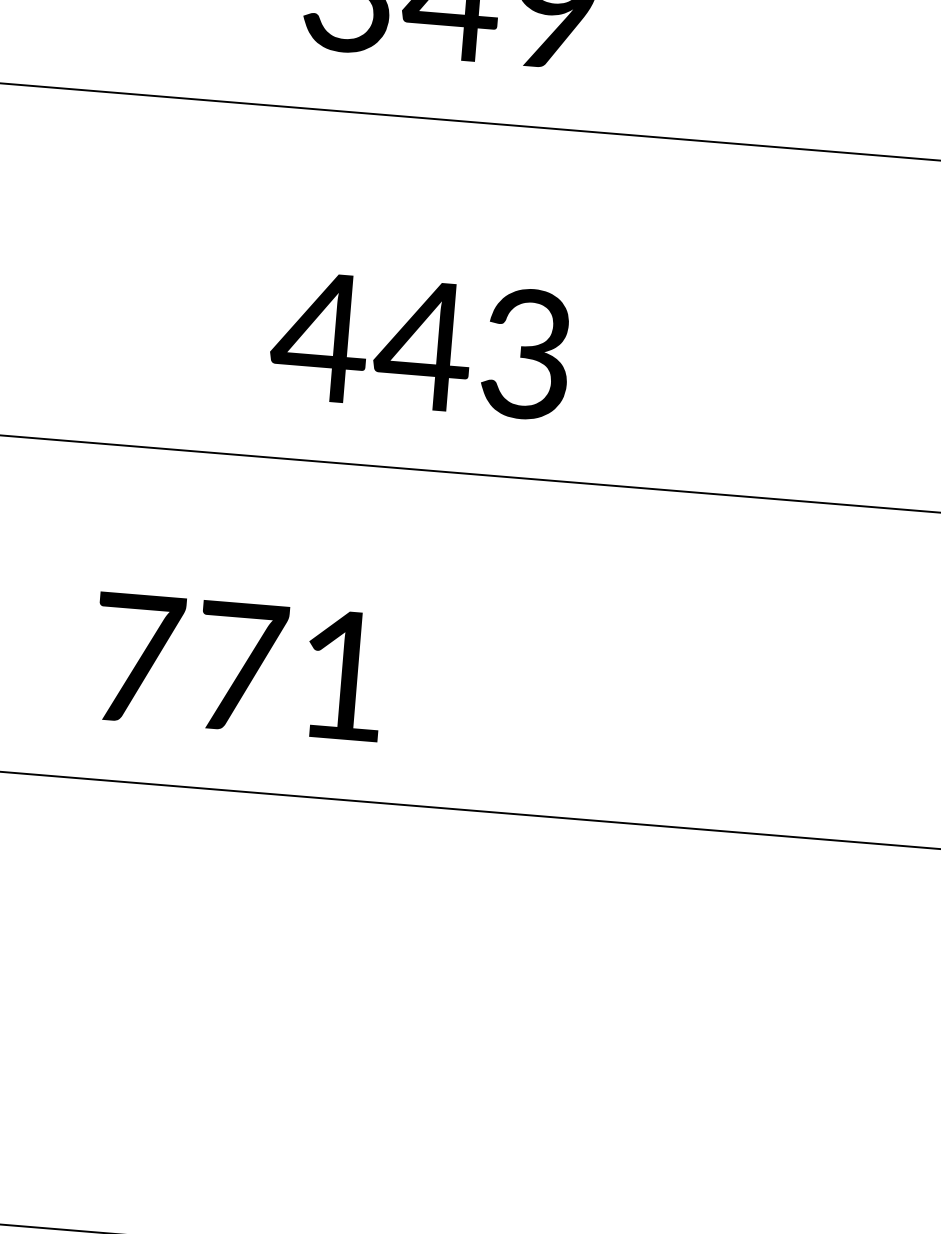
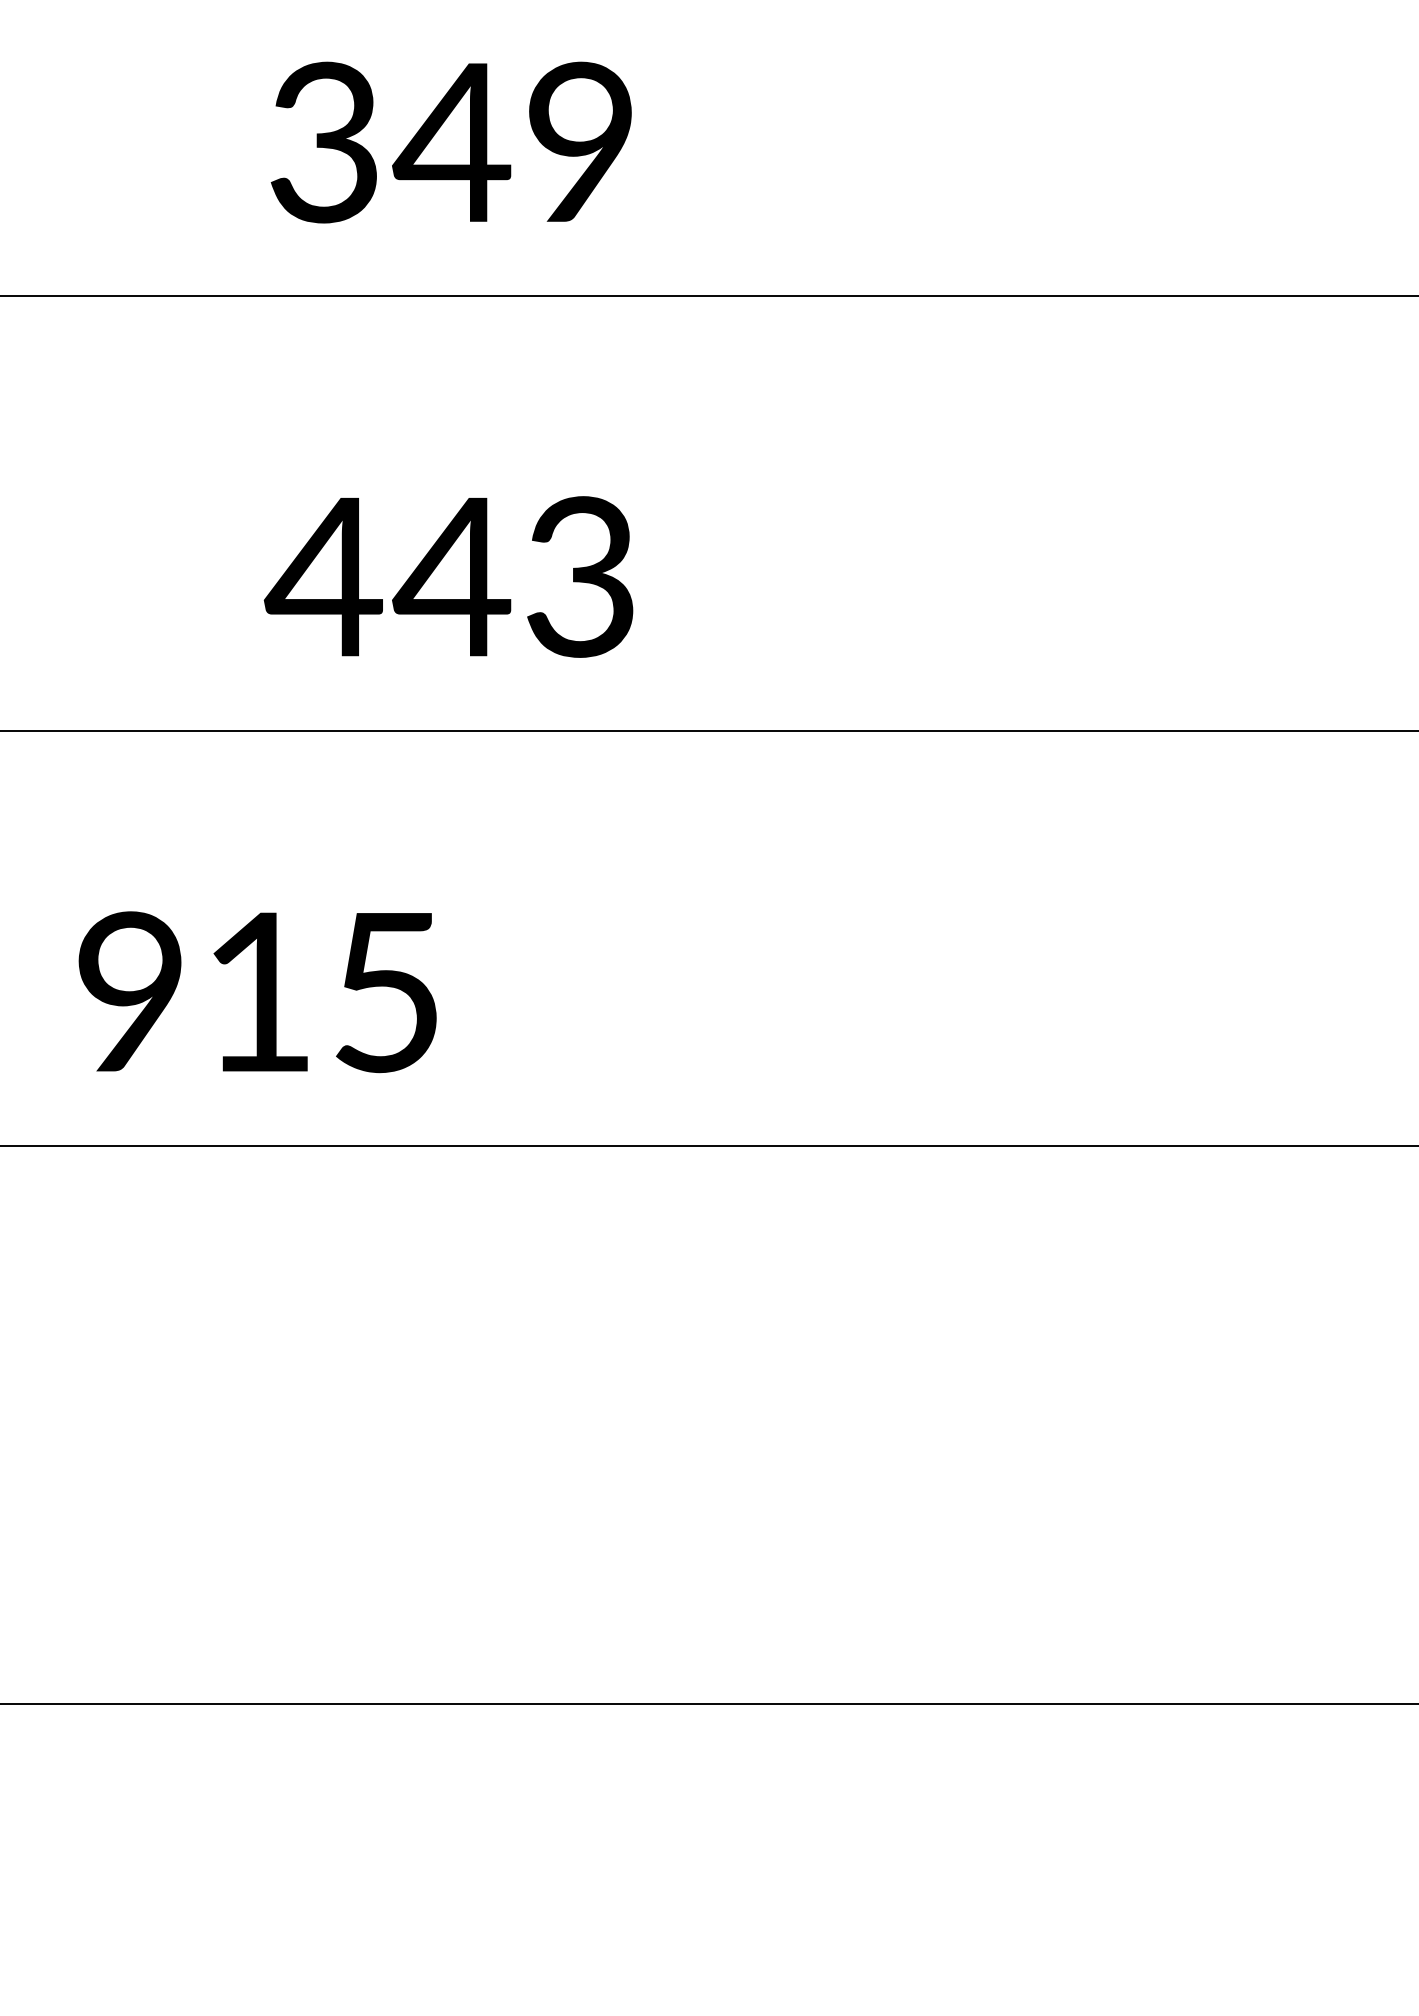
text: (239, 667) -> (257, 992), 771 -> 915

